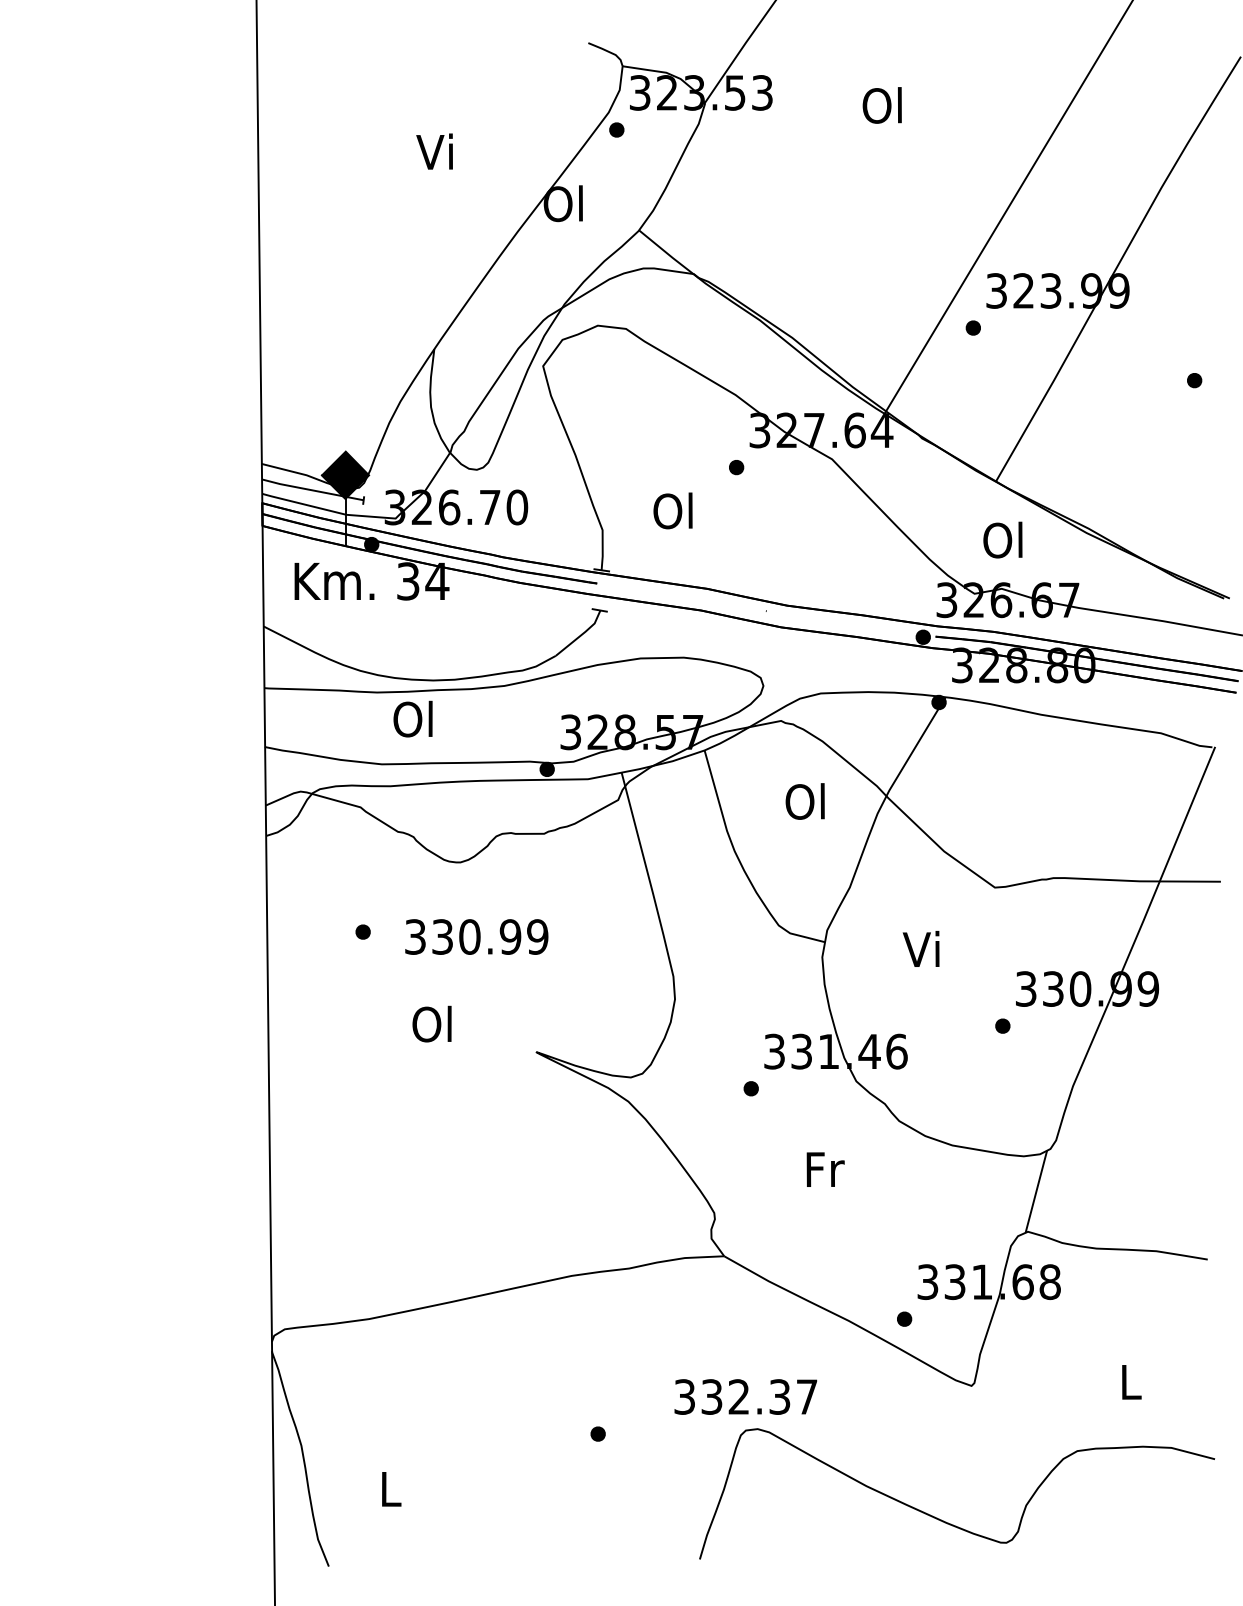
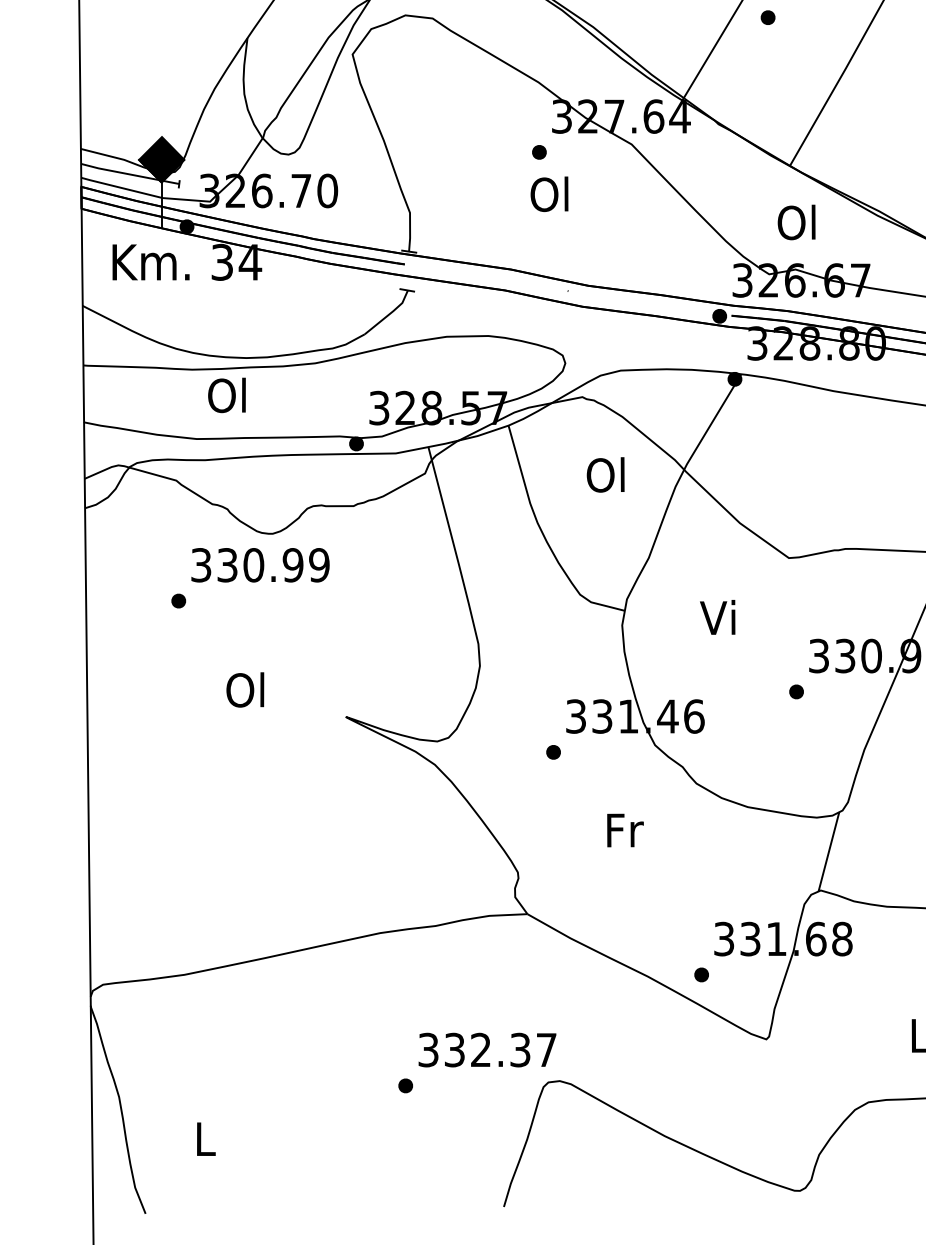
text: (672, 510) -> (548, 193), moved
text: (476, 936) -> (260, 564), moved
text: (745, 1396) -> (487, 1049), moved

